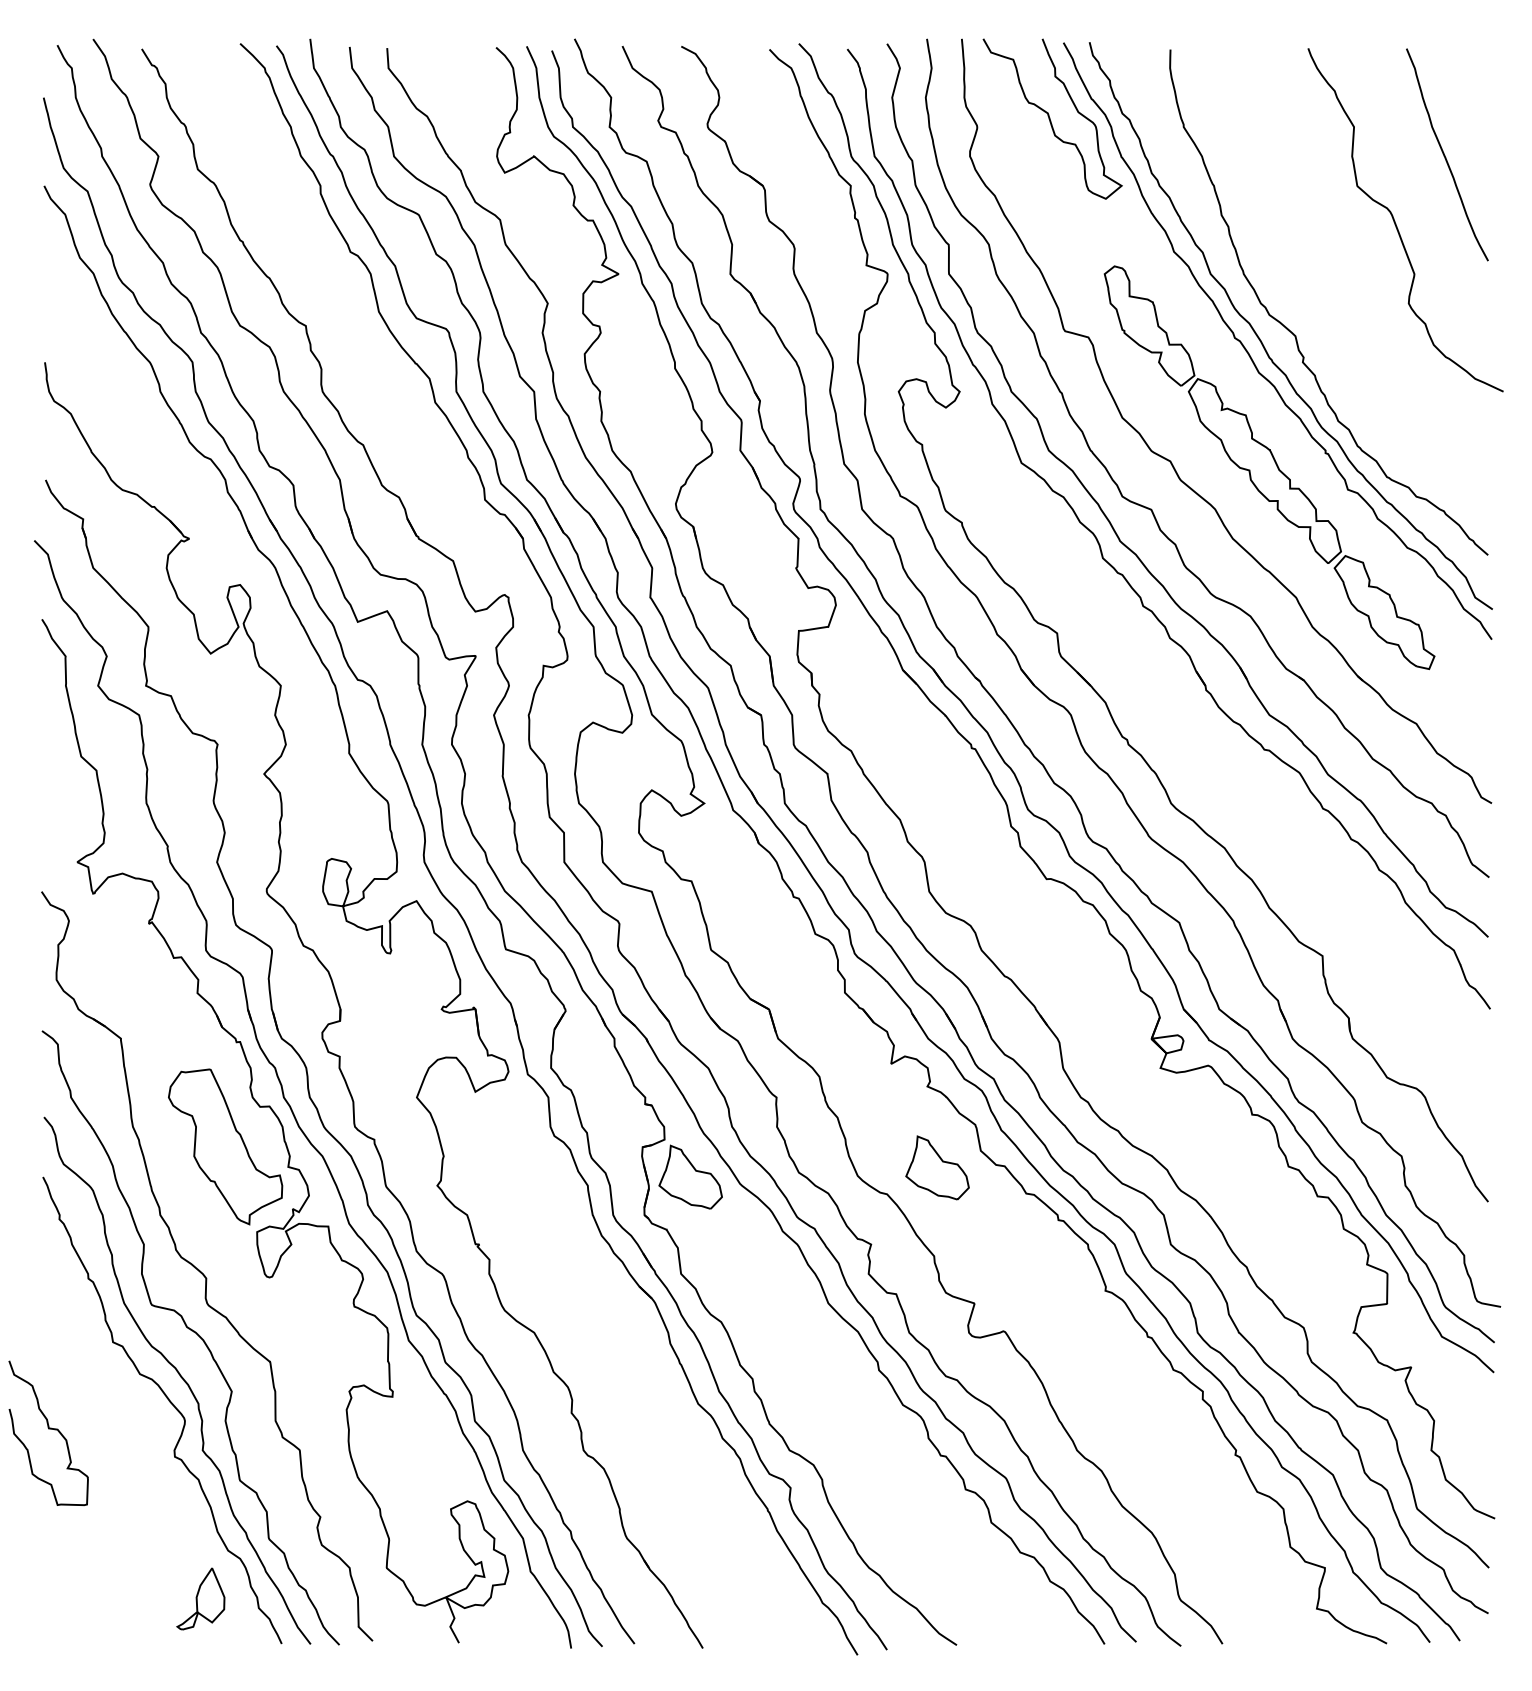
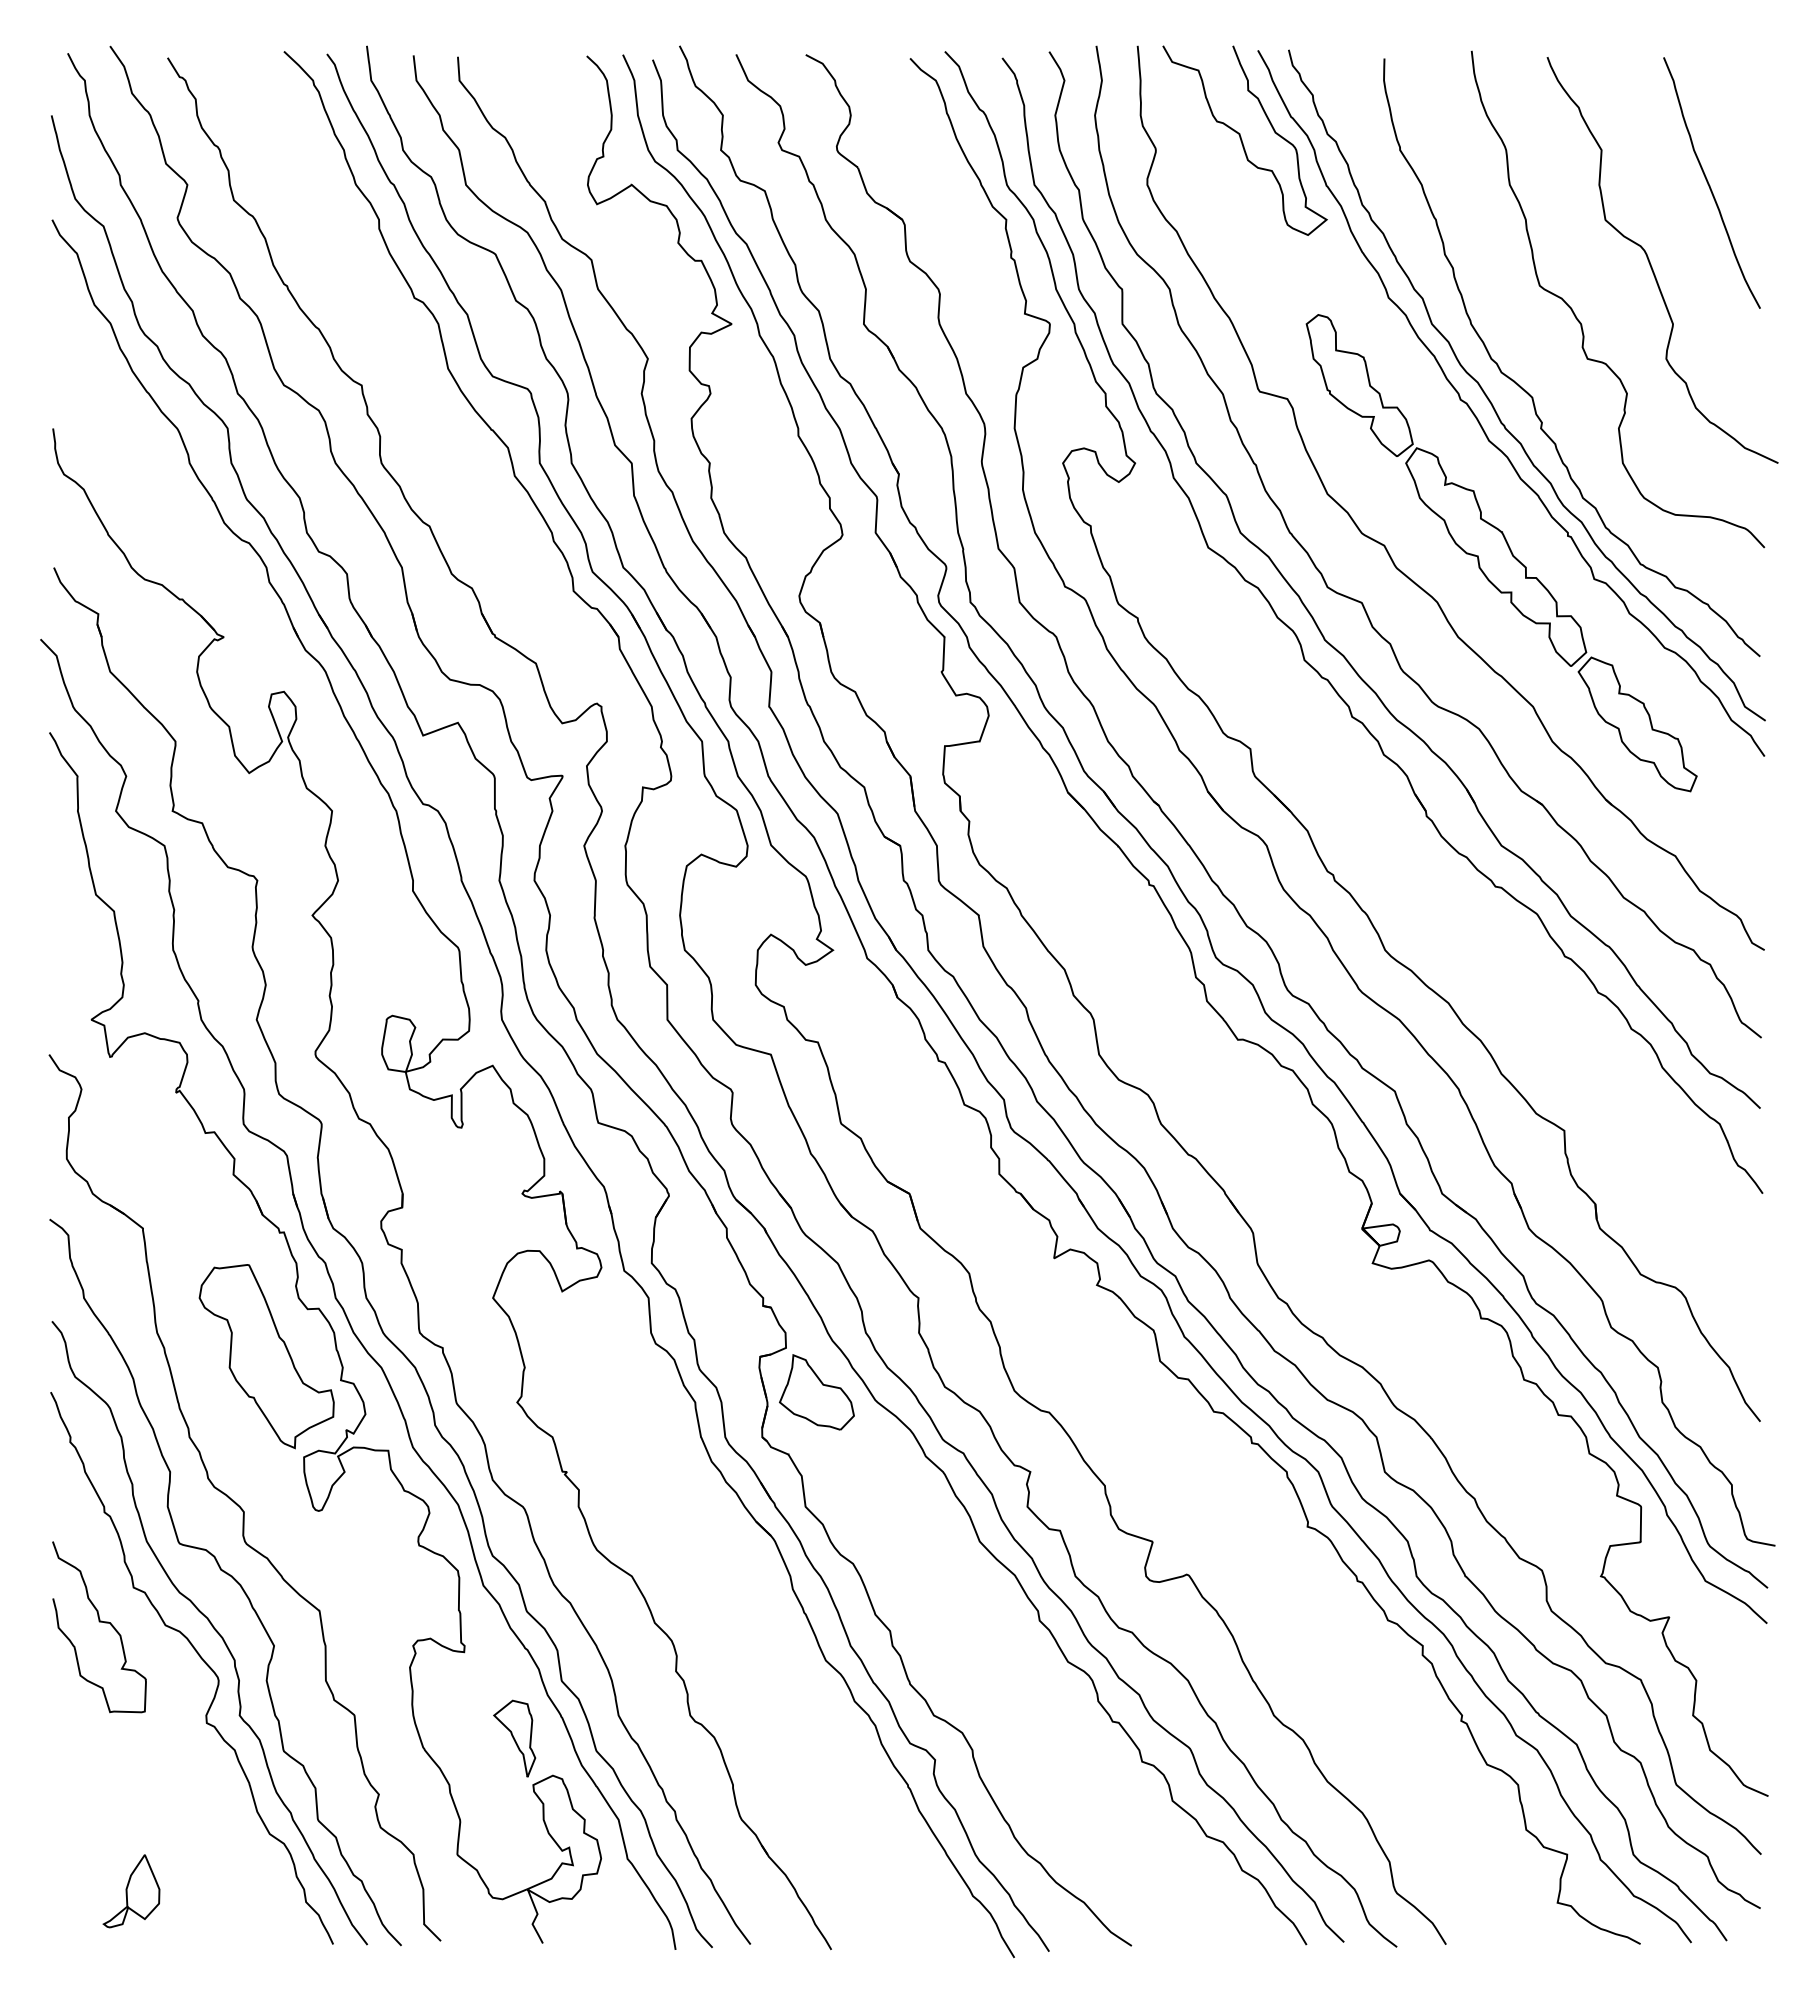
curve: (1337, 272) -> (1581, 322), added
part: (937, 1168) -> (1108, 1381), removed
curve: (48, 1429) -> (99, 1622), moved
part: (435, 1469) -> (514, 1738), added
part: (200, 1599) -> (131, 1891), moved

